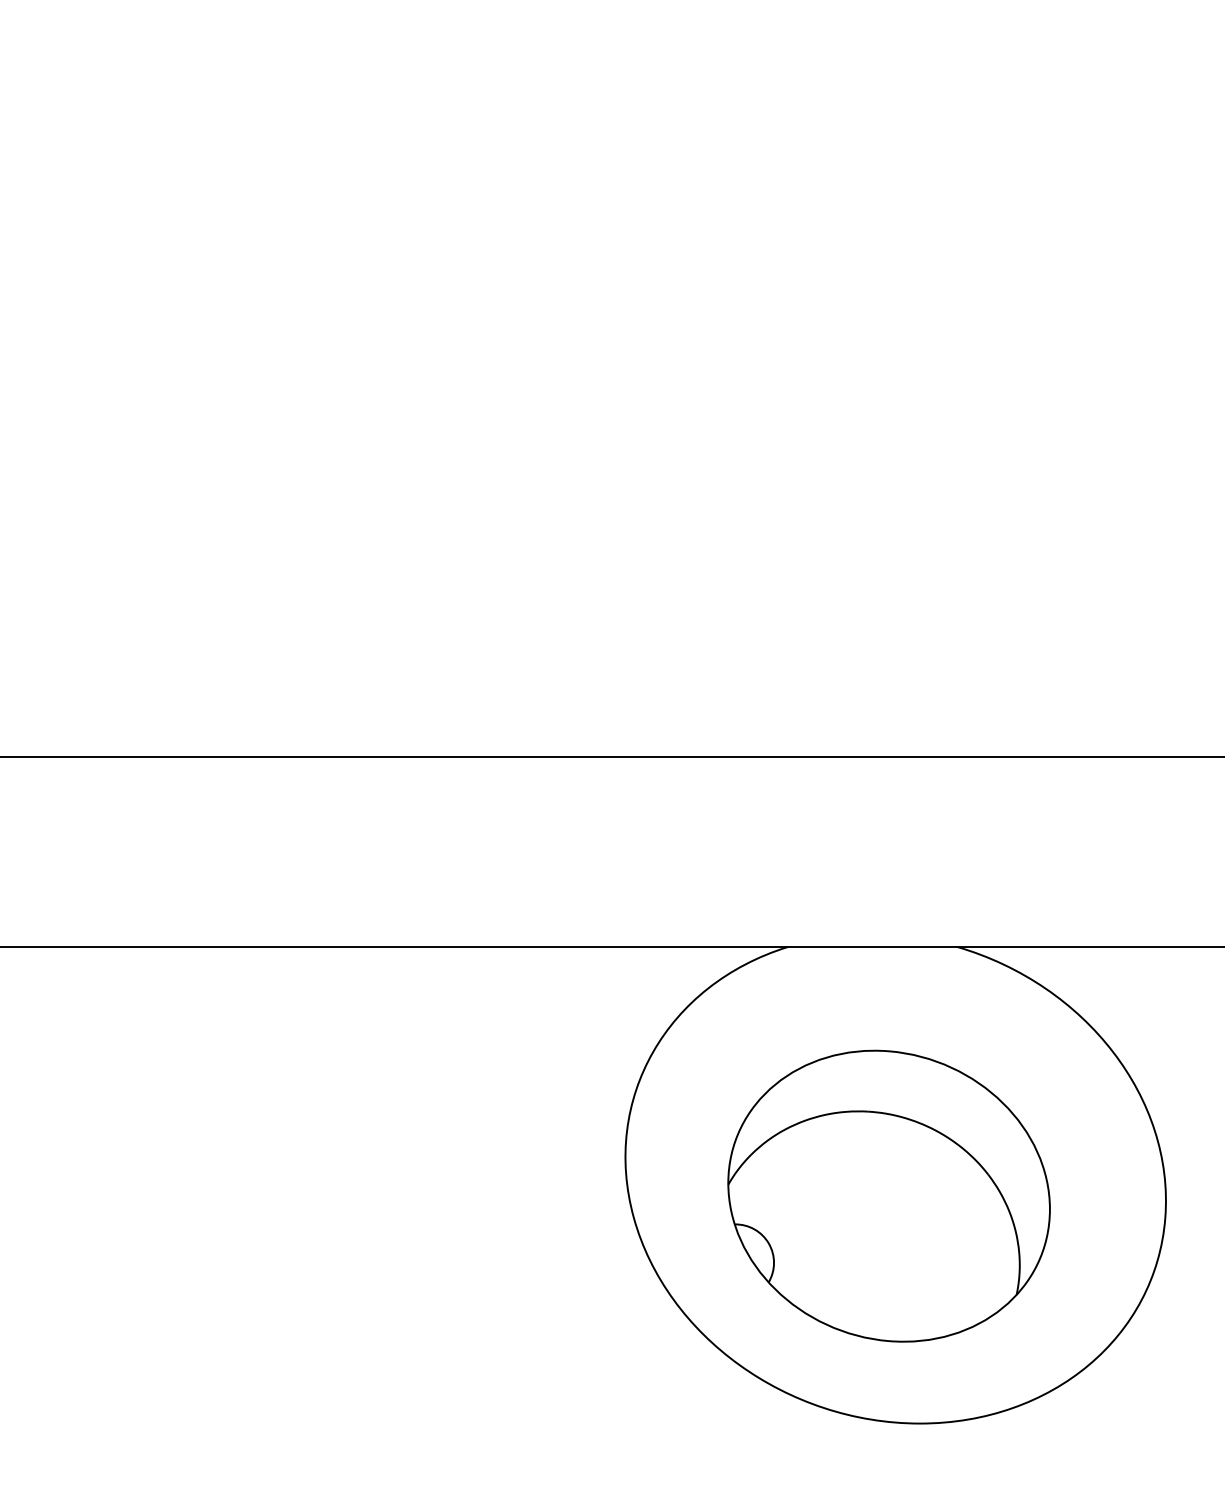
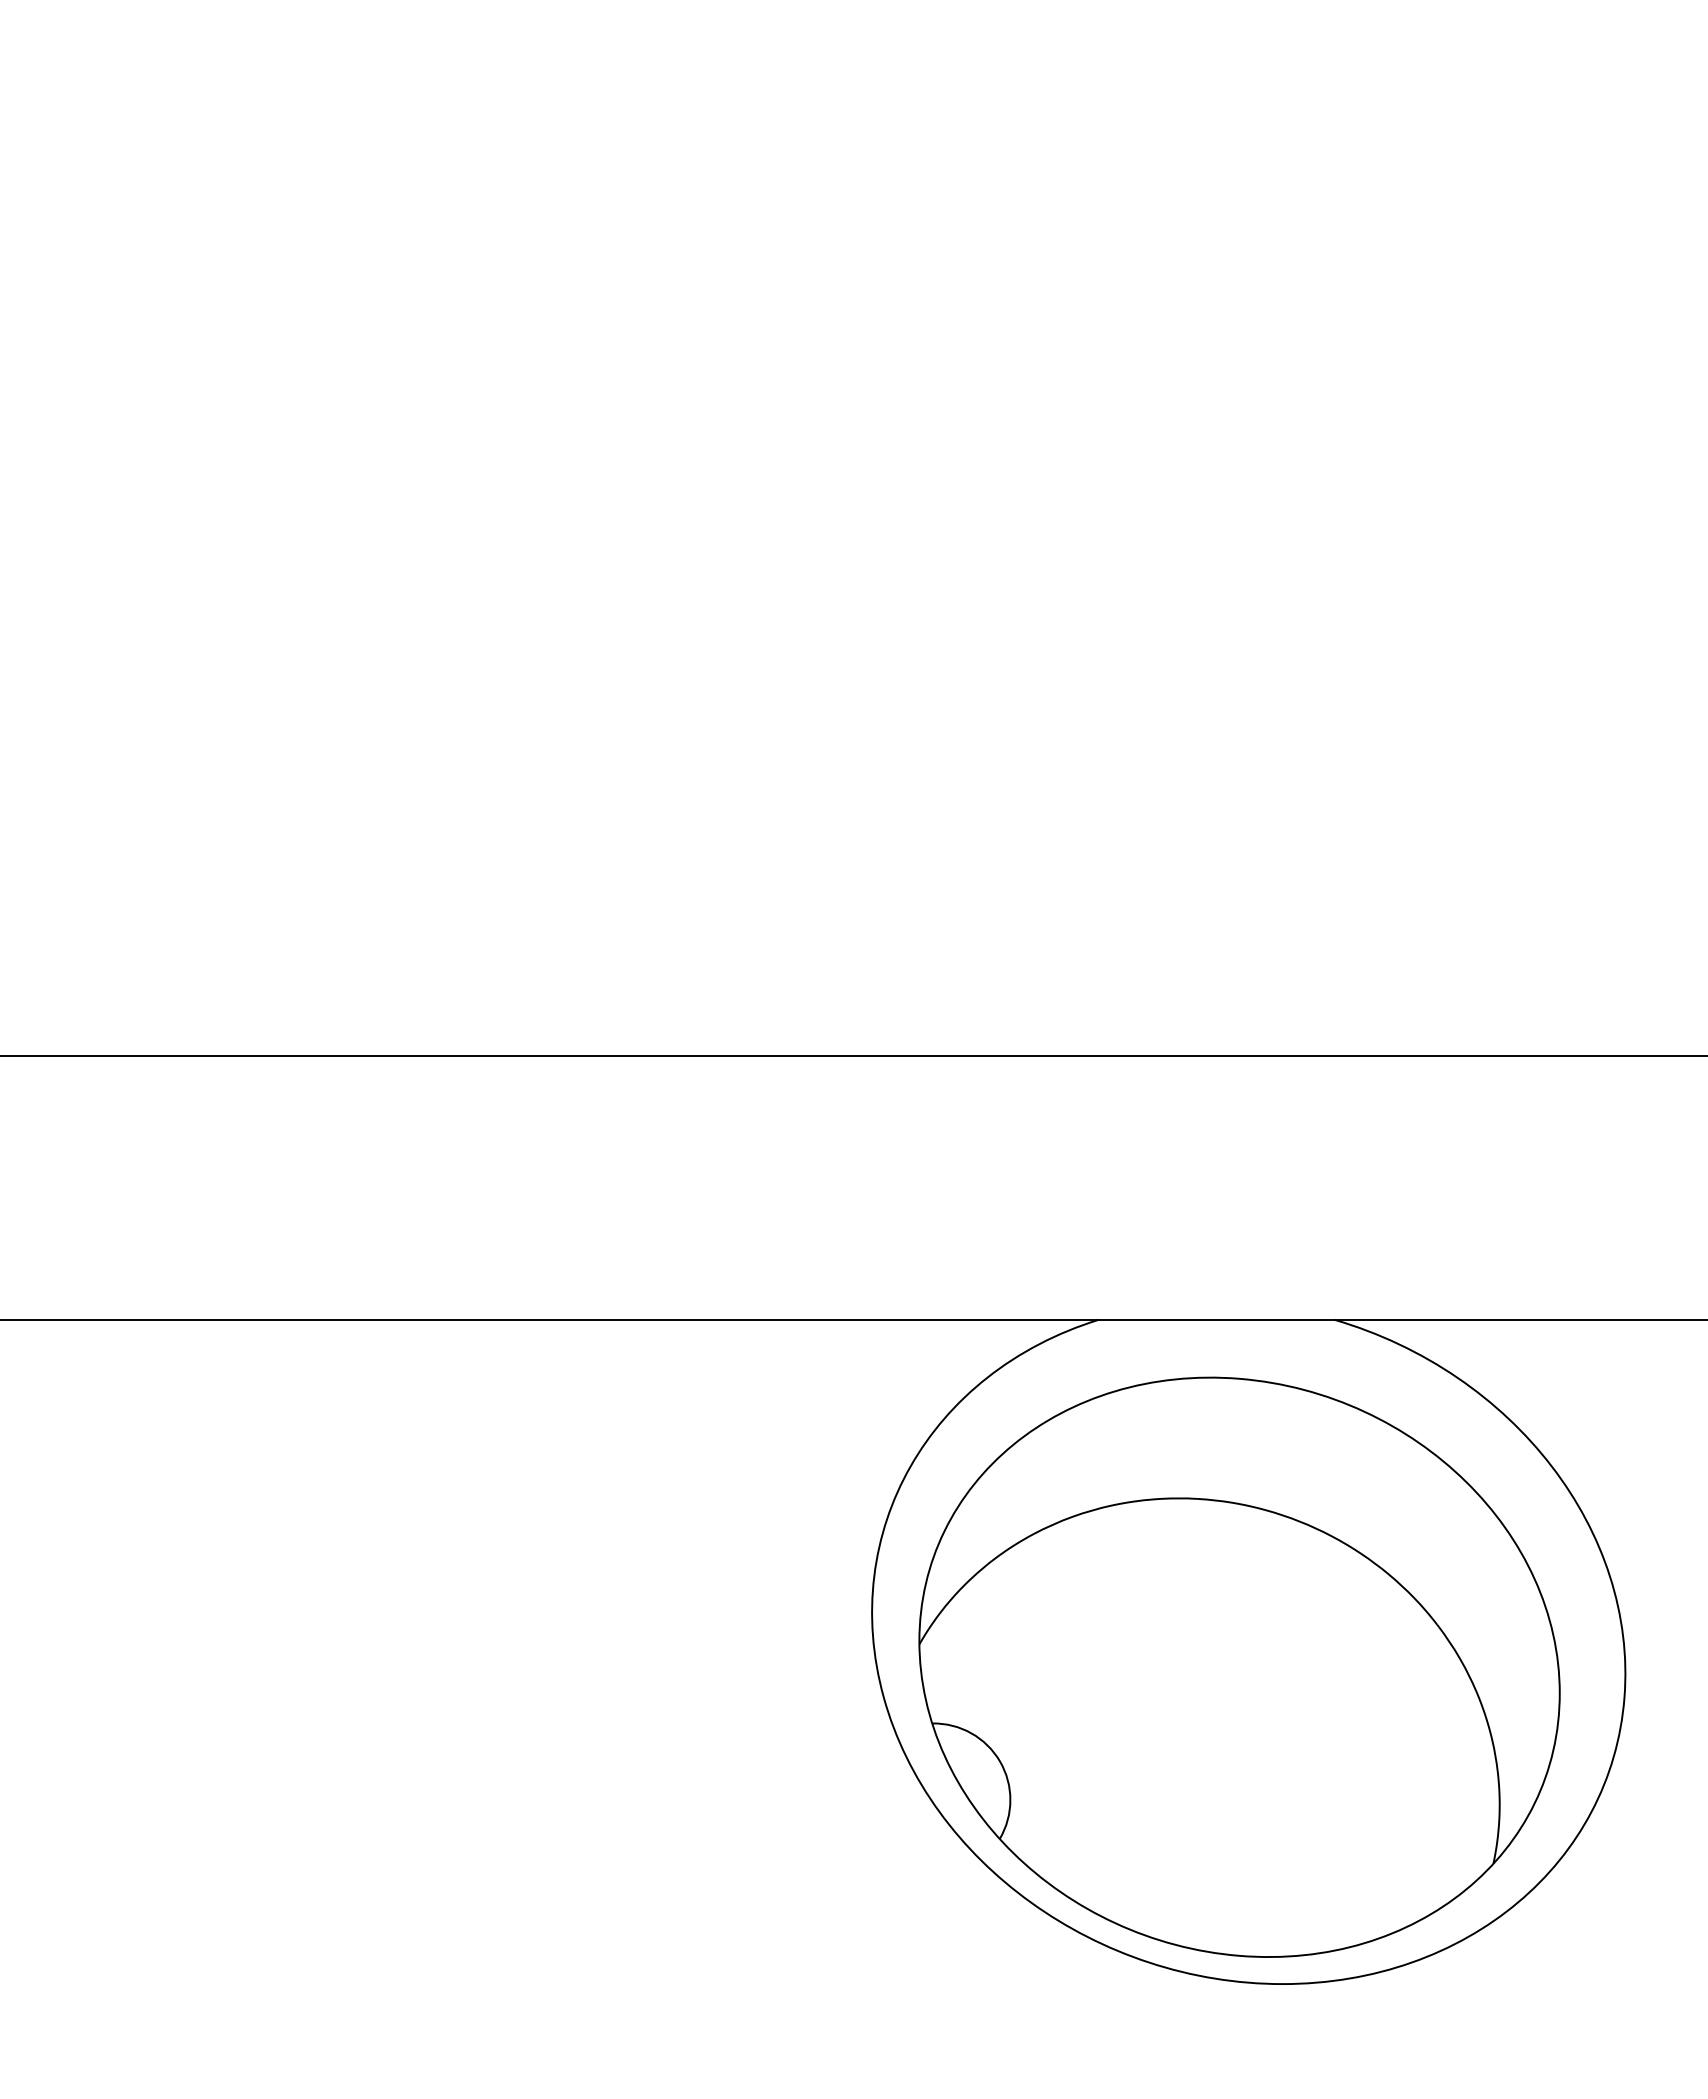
part: (889, 1195) -> (1239, 1666), size x1.43

